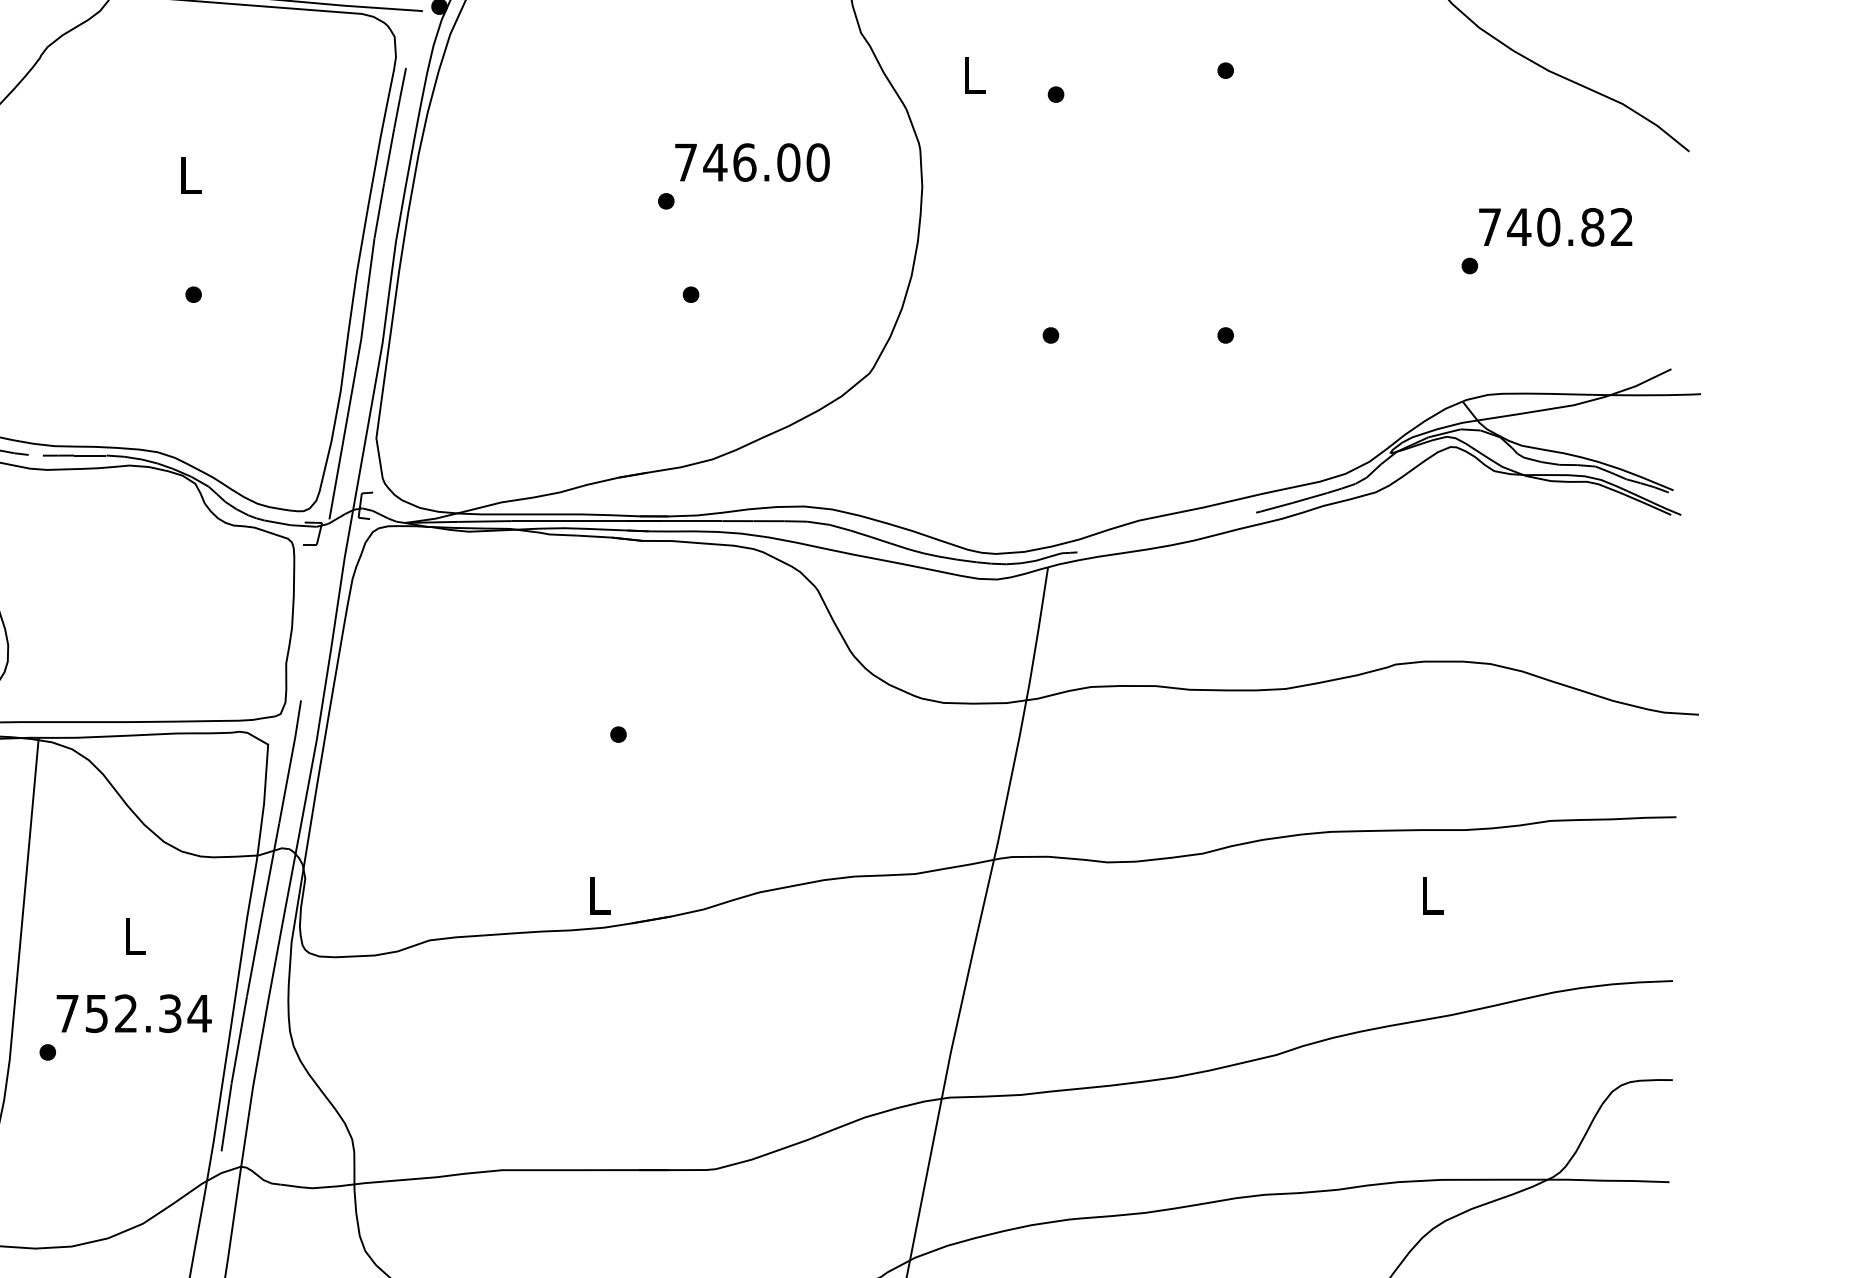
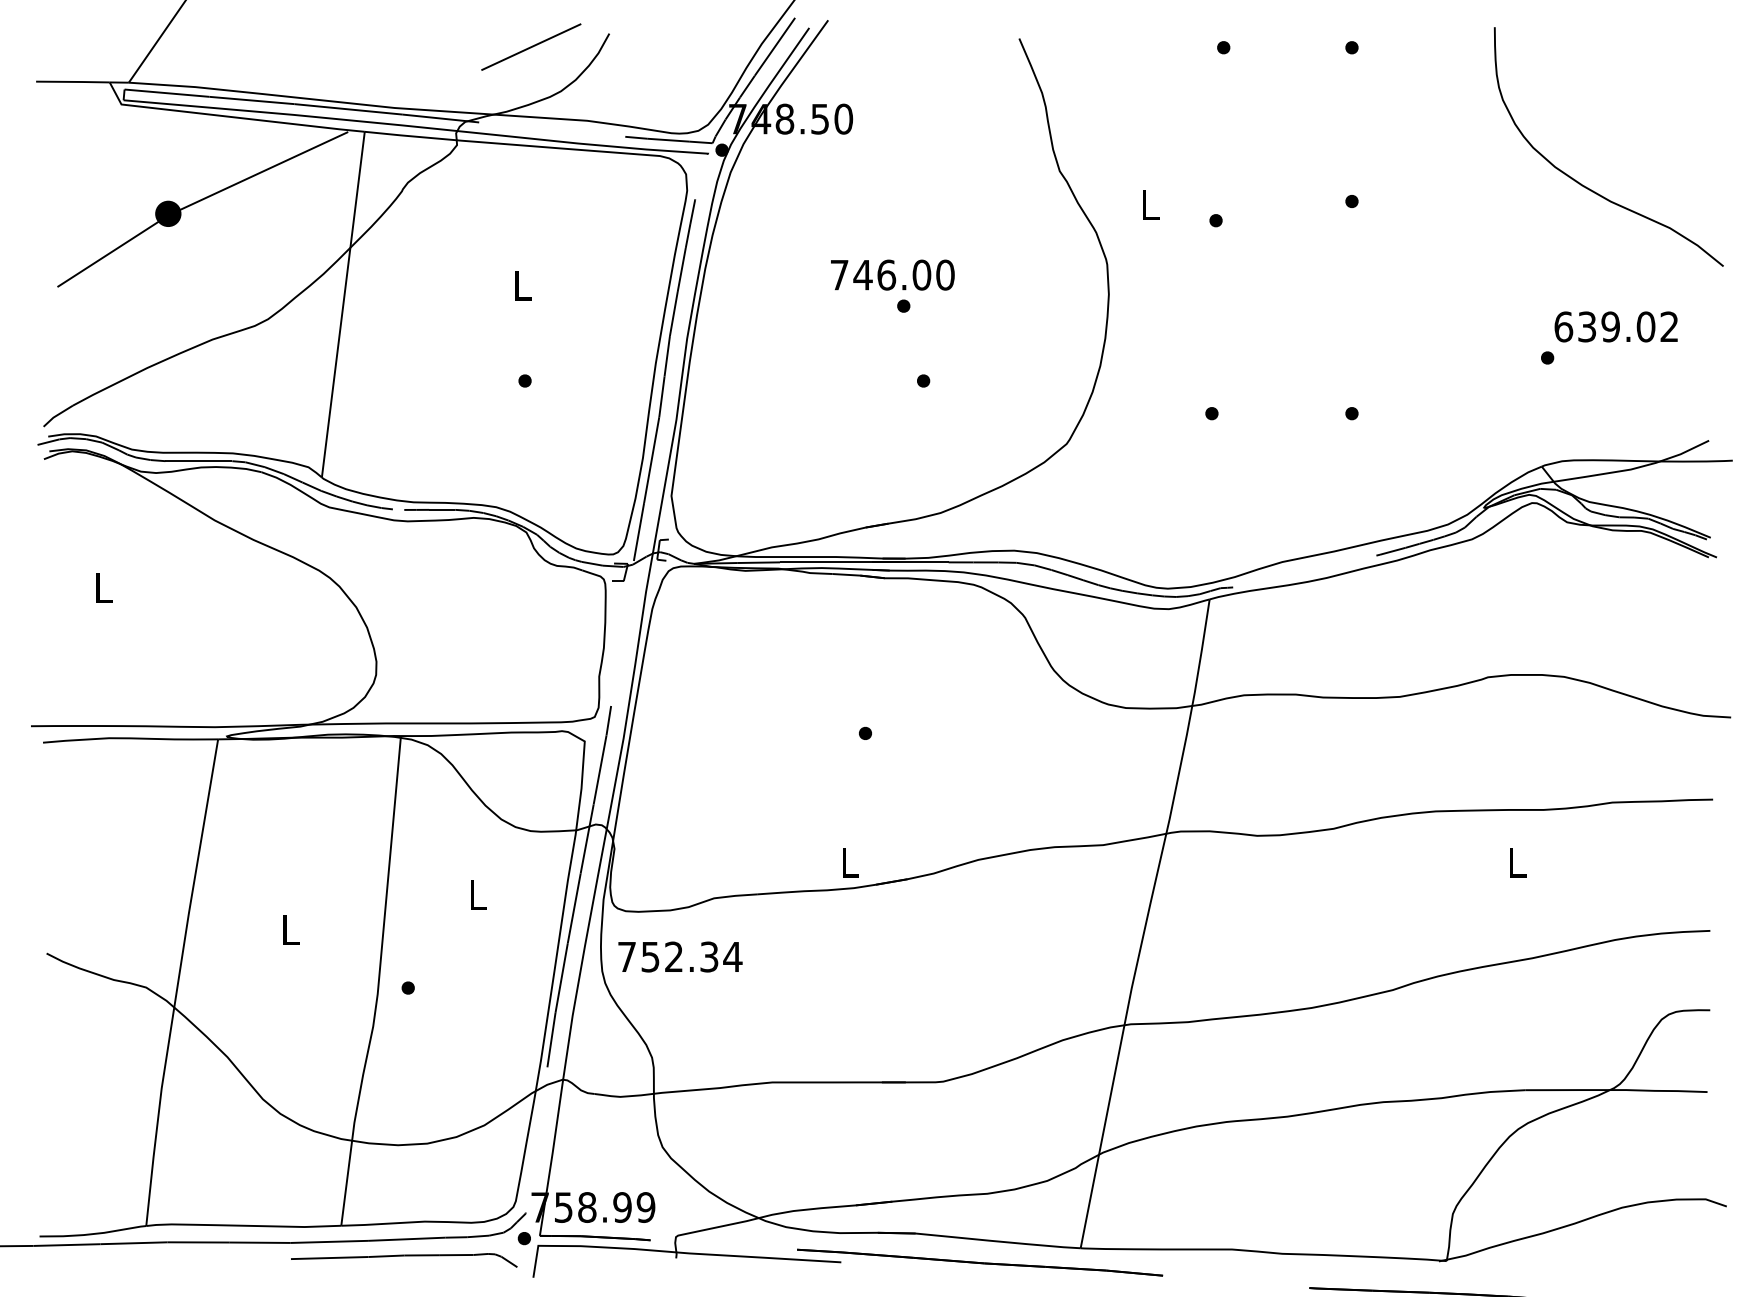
text: (752, 161) -> (892, 274), moved
text: (1540, 226) -> (1604, 326), 740.82 -> 639.02
text: (134, 1013) -> (680, 956), moved

